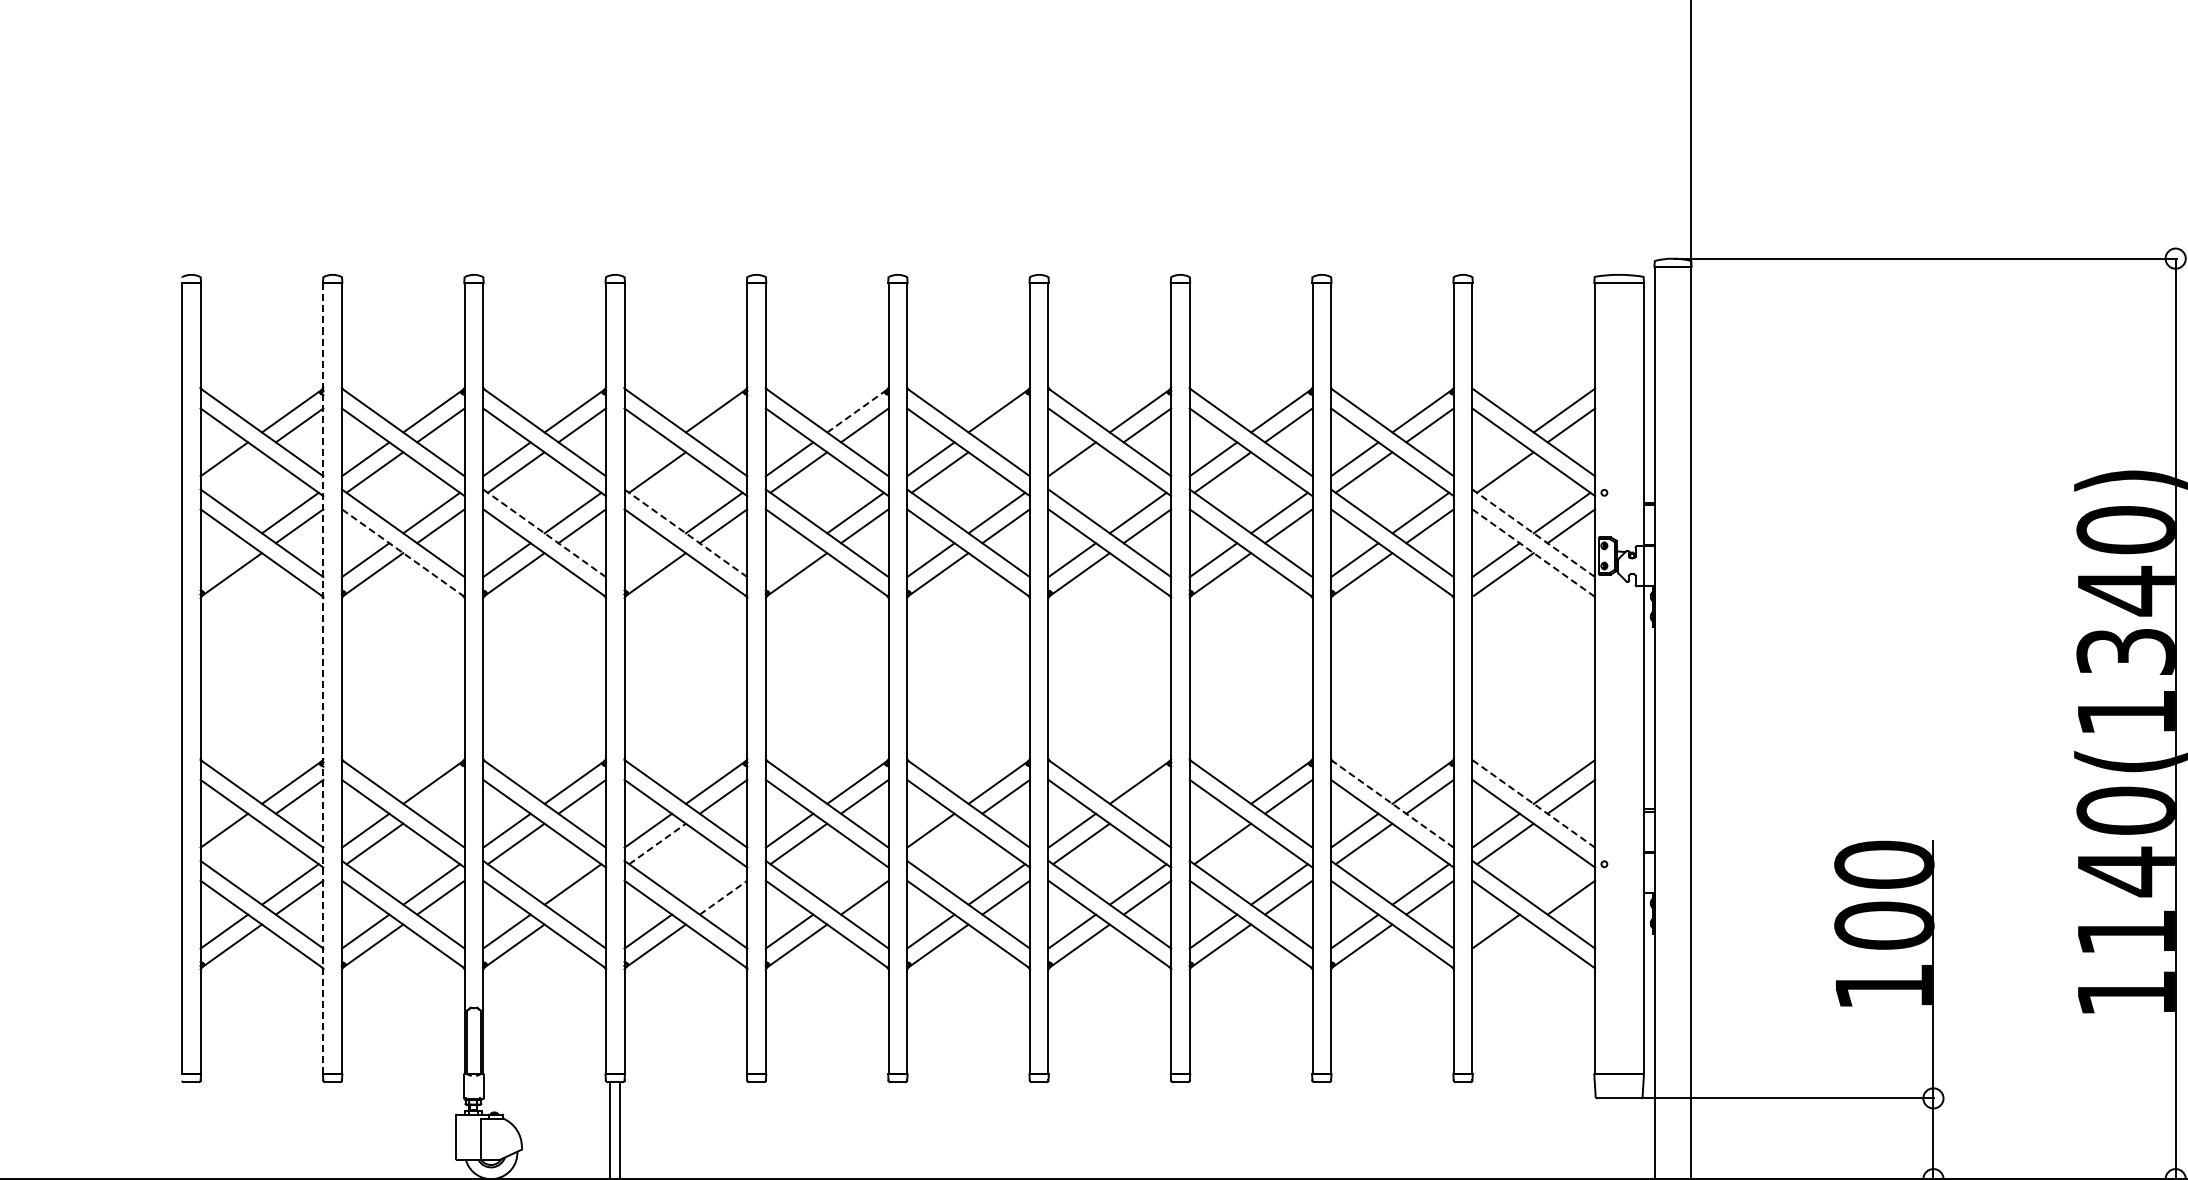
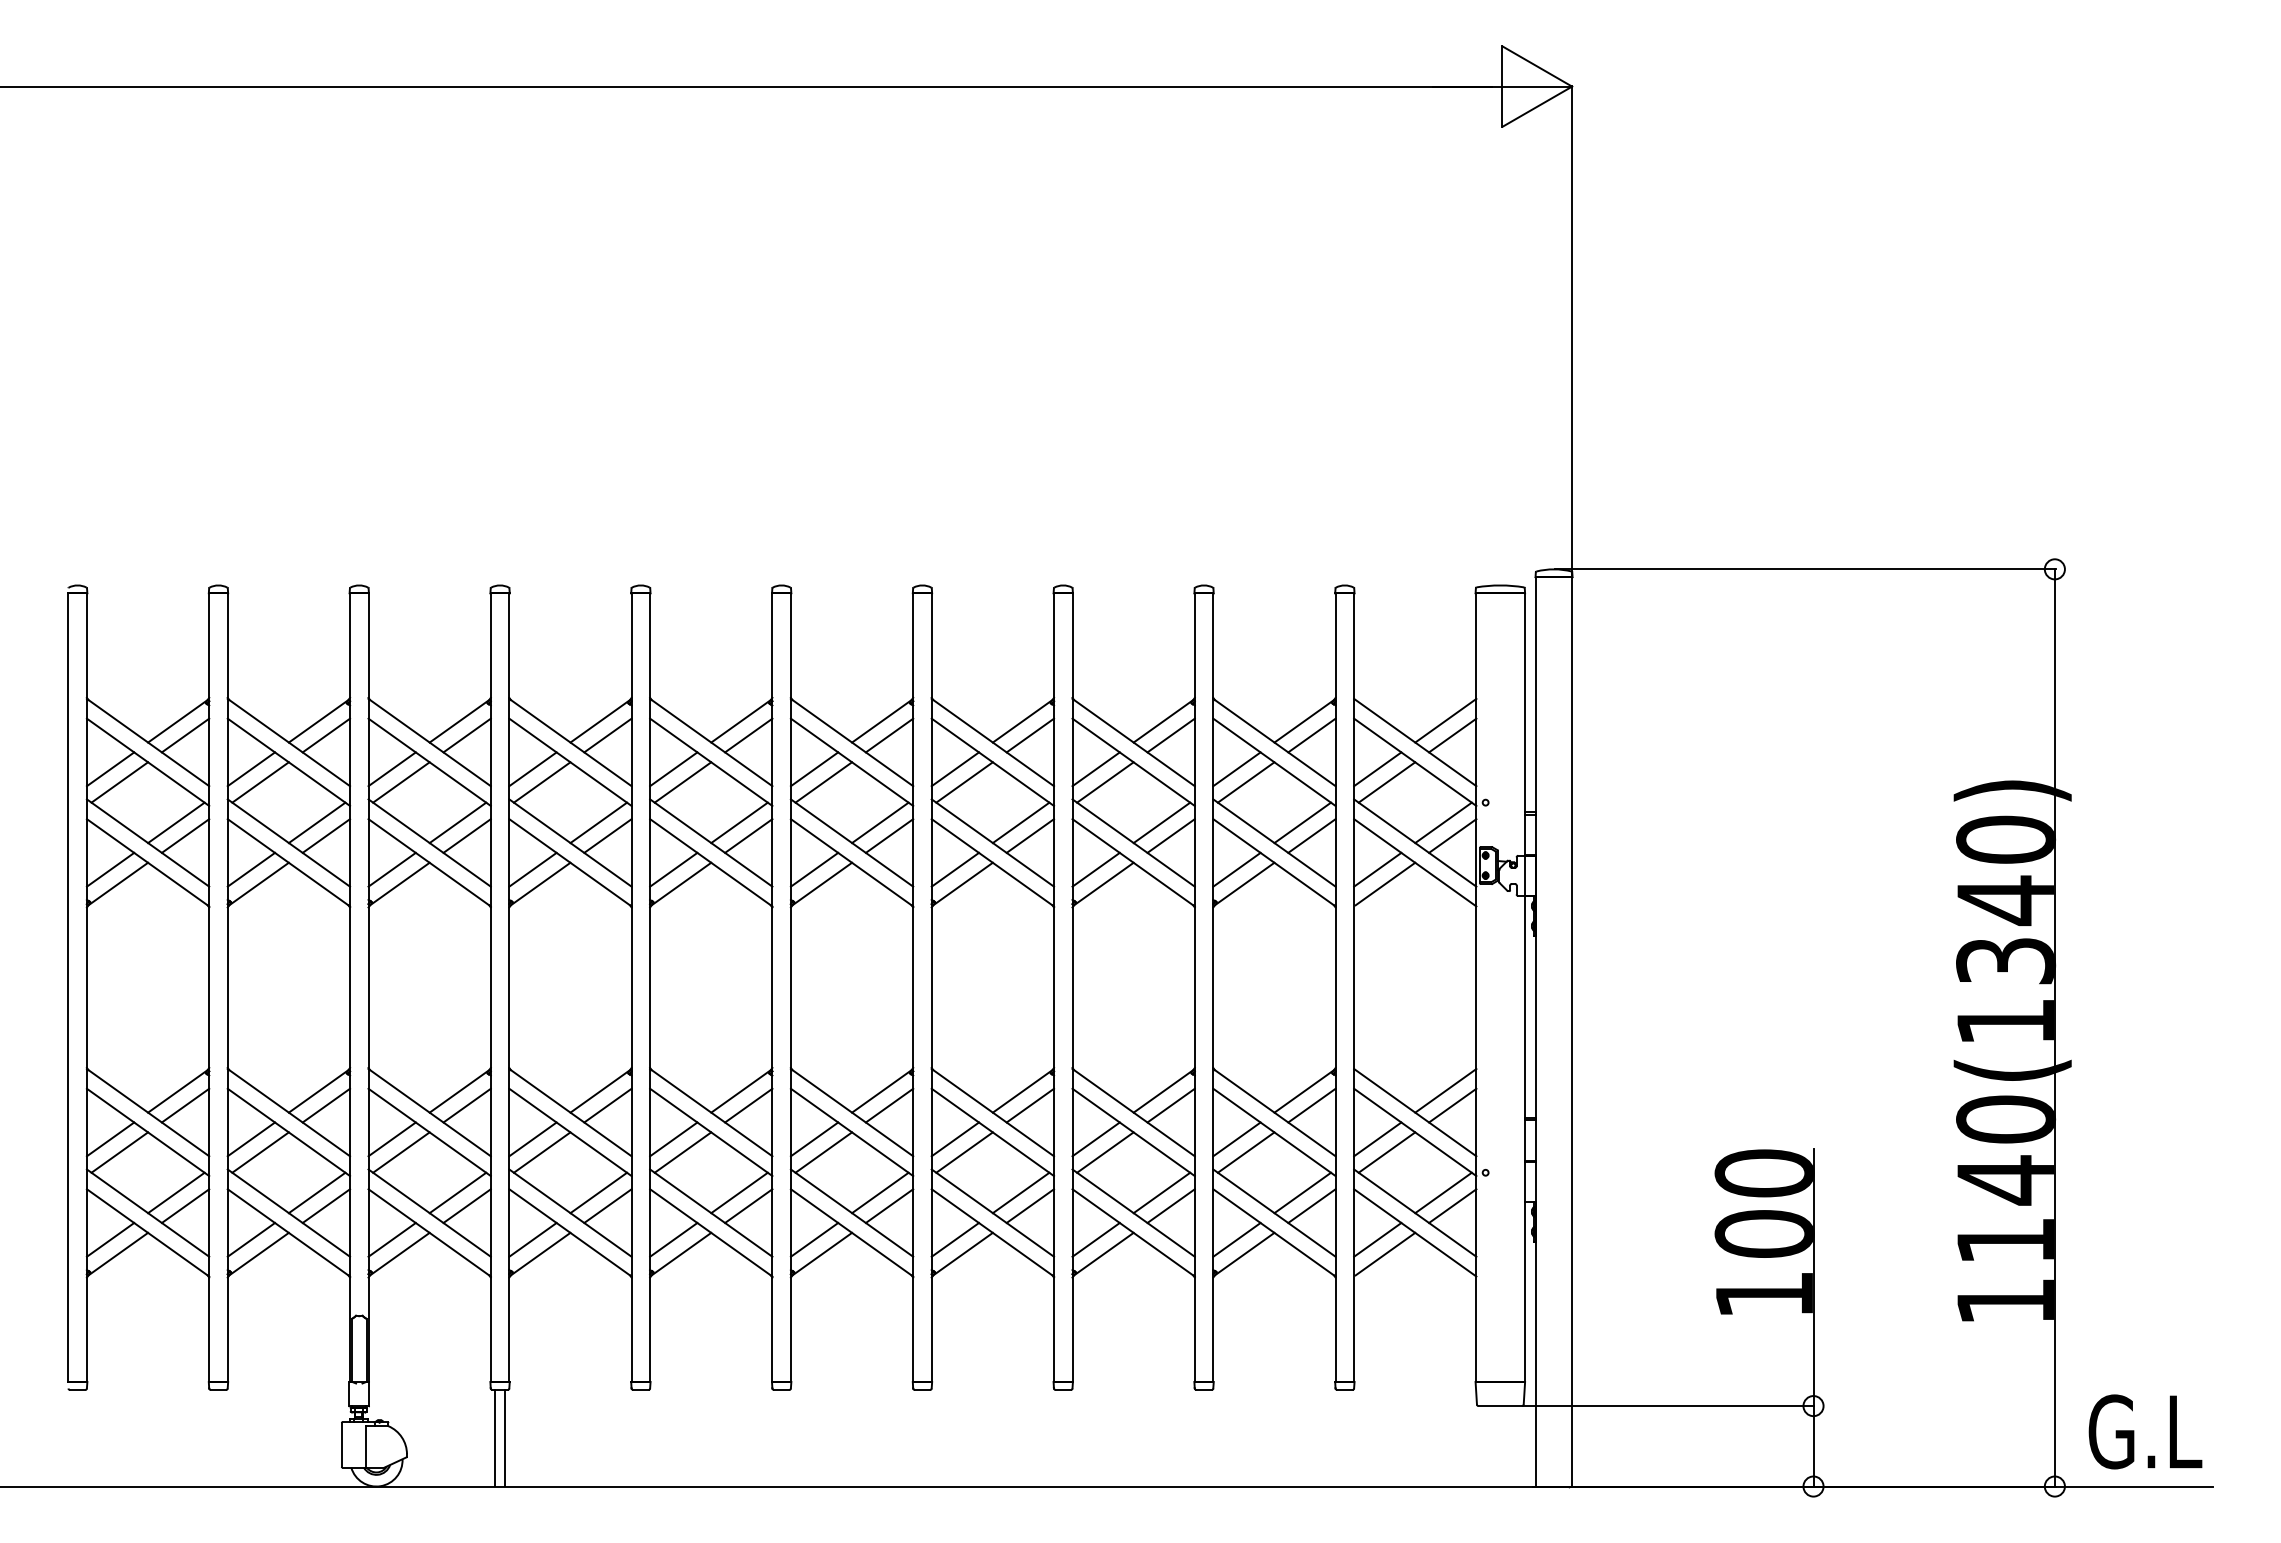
line: (857, 411) -> (741, 721), dashed -> solid
line: (723, 425) -> (607, 735), added
line: (1006, 425) -> (889, 735), added
line: (647, 459) -> (532, 769), added
line: (1495, 459) -> (1377, 769), added
line: (233, 472) -> (119, 782), added
line: (1081, 472) -> (964, 782), added
line: (544, 532) -> (429, 842), dashed -> solid
line: (685, 532) -> (570, 842), dashed -> solid
line: (1533, 533) -> (1415, 843), dashed -> solid
line: (402, 552) -> (288, 862), dashed -> solid
line: (1533, 553) -> (1415, 863), dashed -> solid
line: (224, 559) -> (110, 869), added
line: (647, 559) -> (532, 869), added
line: (789, 559) -> (673, 869), added
line: (323, 678) -> (209, 987), dashed -> solid
line: (441, 796) -> (326, 1105), added
line: (1147, 796) -> (1030, 1105), added
line: (1392, 803) -> (1274, 1112), dashed -> solid
line: (1532, 803) -> (1414, 1112), dashed -> solid
line: (1212, 830) -> (1095, 1139), added
line: (233, 843) -> (119, 1152), added
line: (657, 843) -> (542, 1152), dashed -> solid
line: (939, 843) -> (823, 1152), added
line: (714, 884) -> (598, 1192), added
line: (855, 884) -> (739, 1192), added
line: (1562, 884) -> (1443, 1192), added
line: (581, 897) -> (466, 1205), added
line: (724, 897) -> (608, 1205), dashed -> solid
line: (1503, 945) -> (1385, 1253), added

